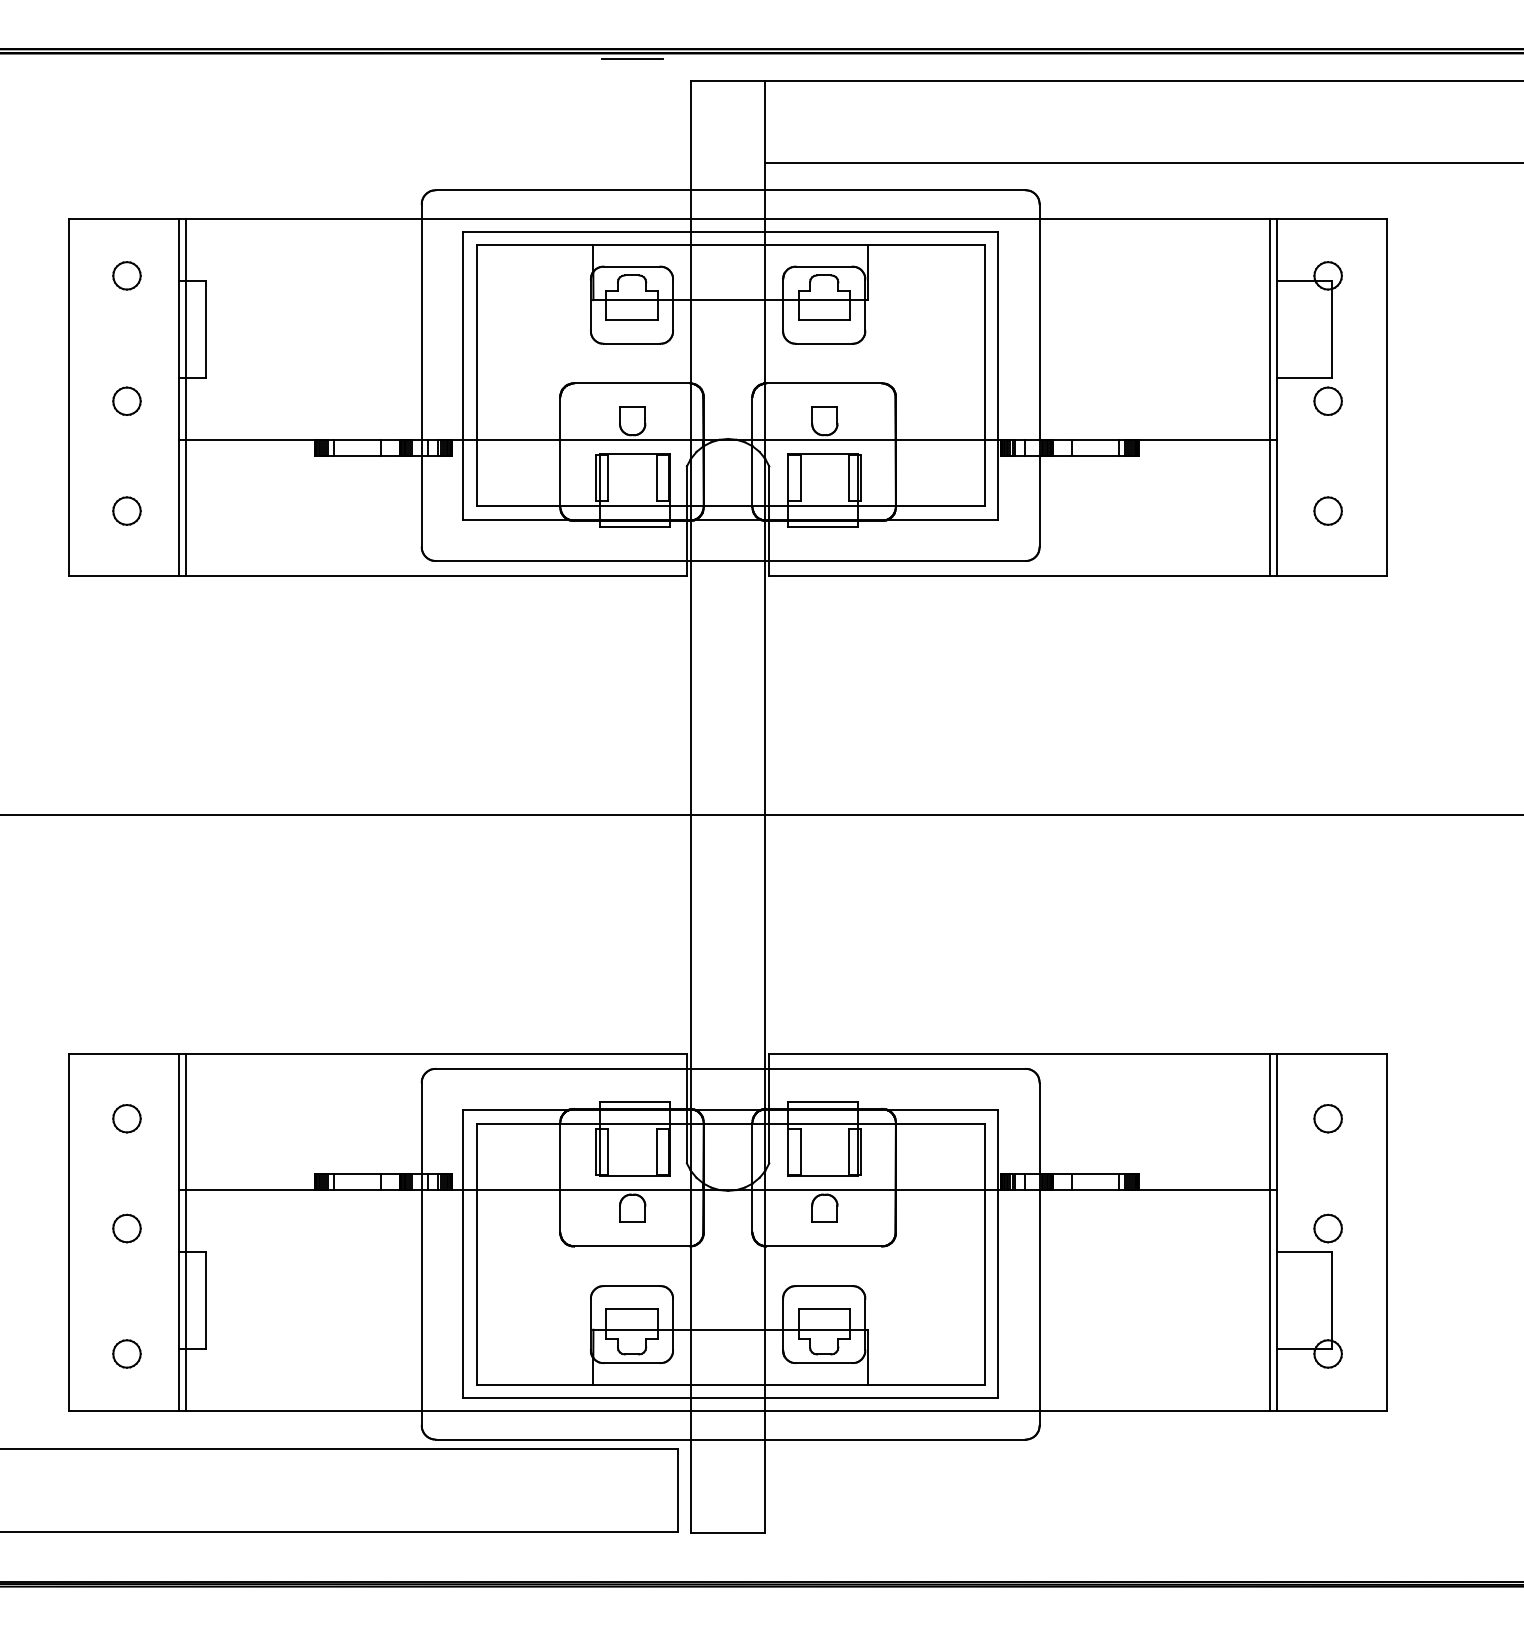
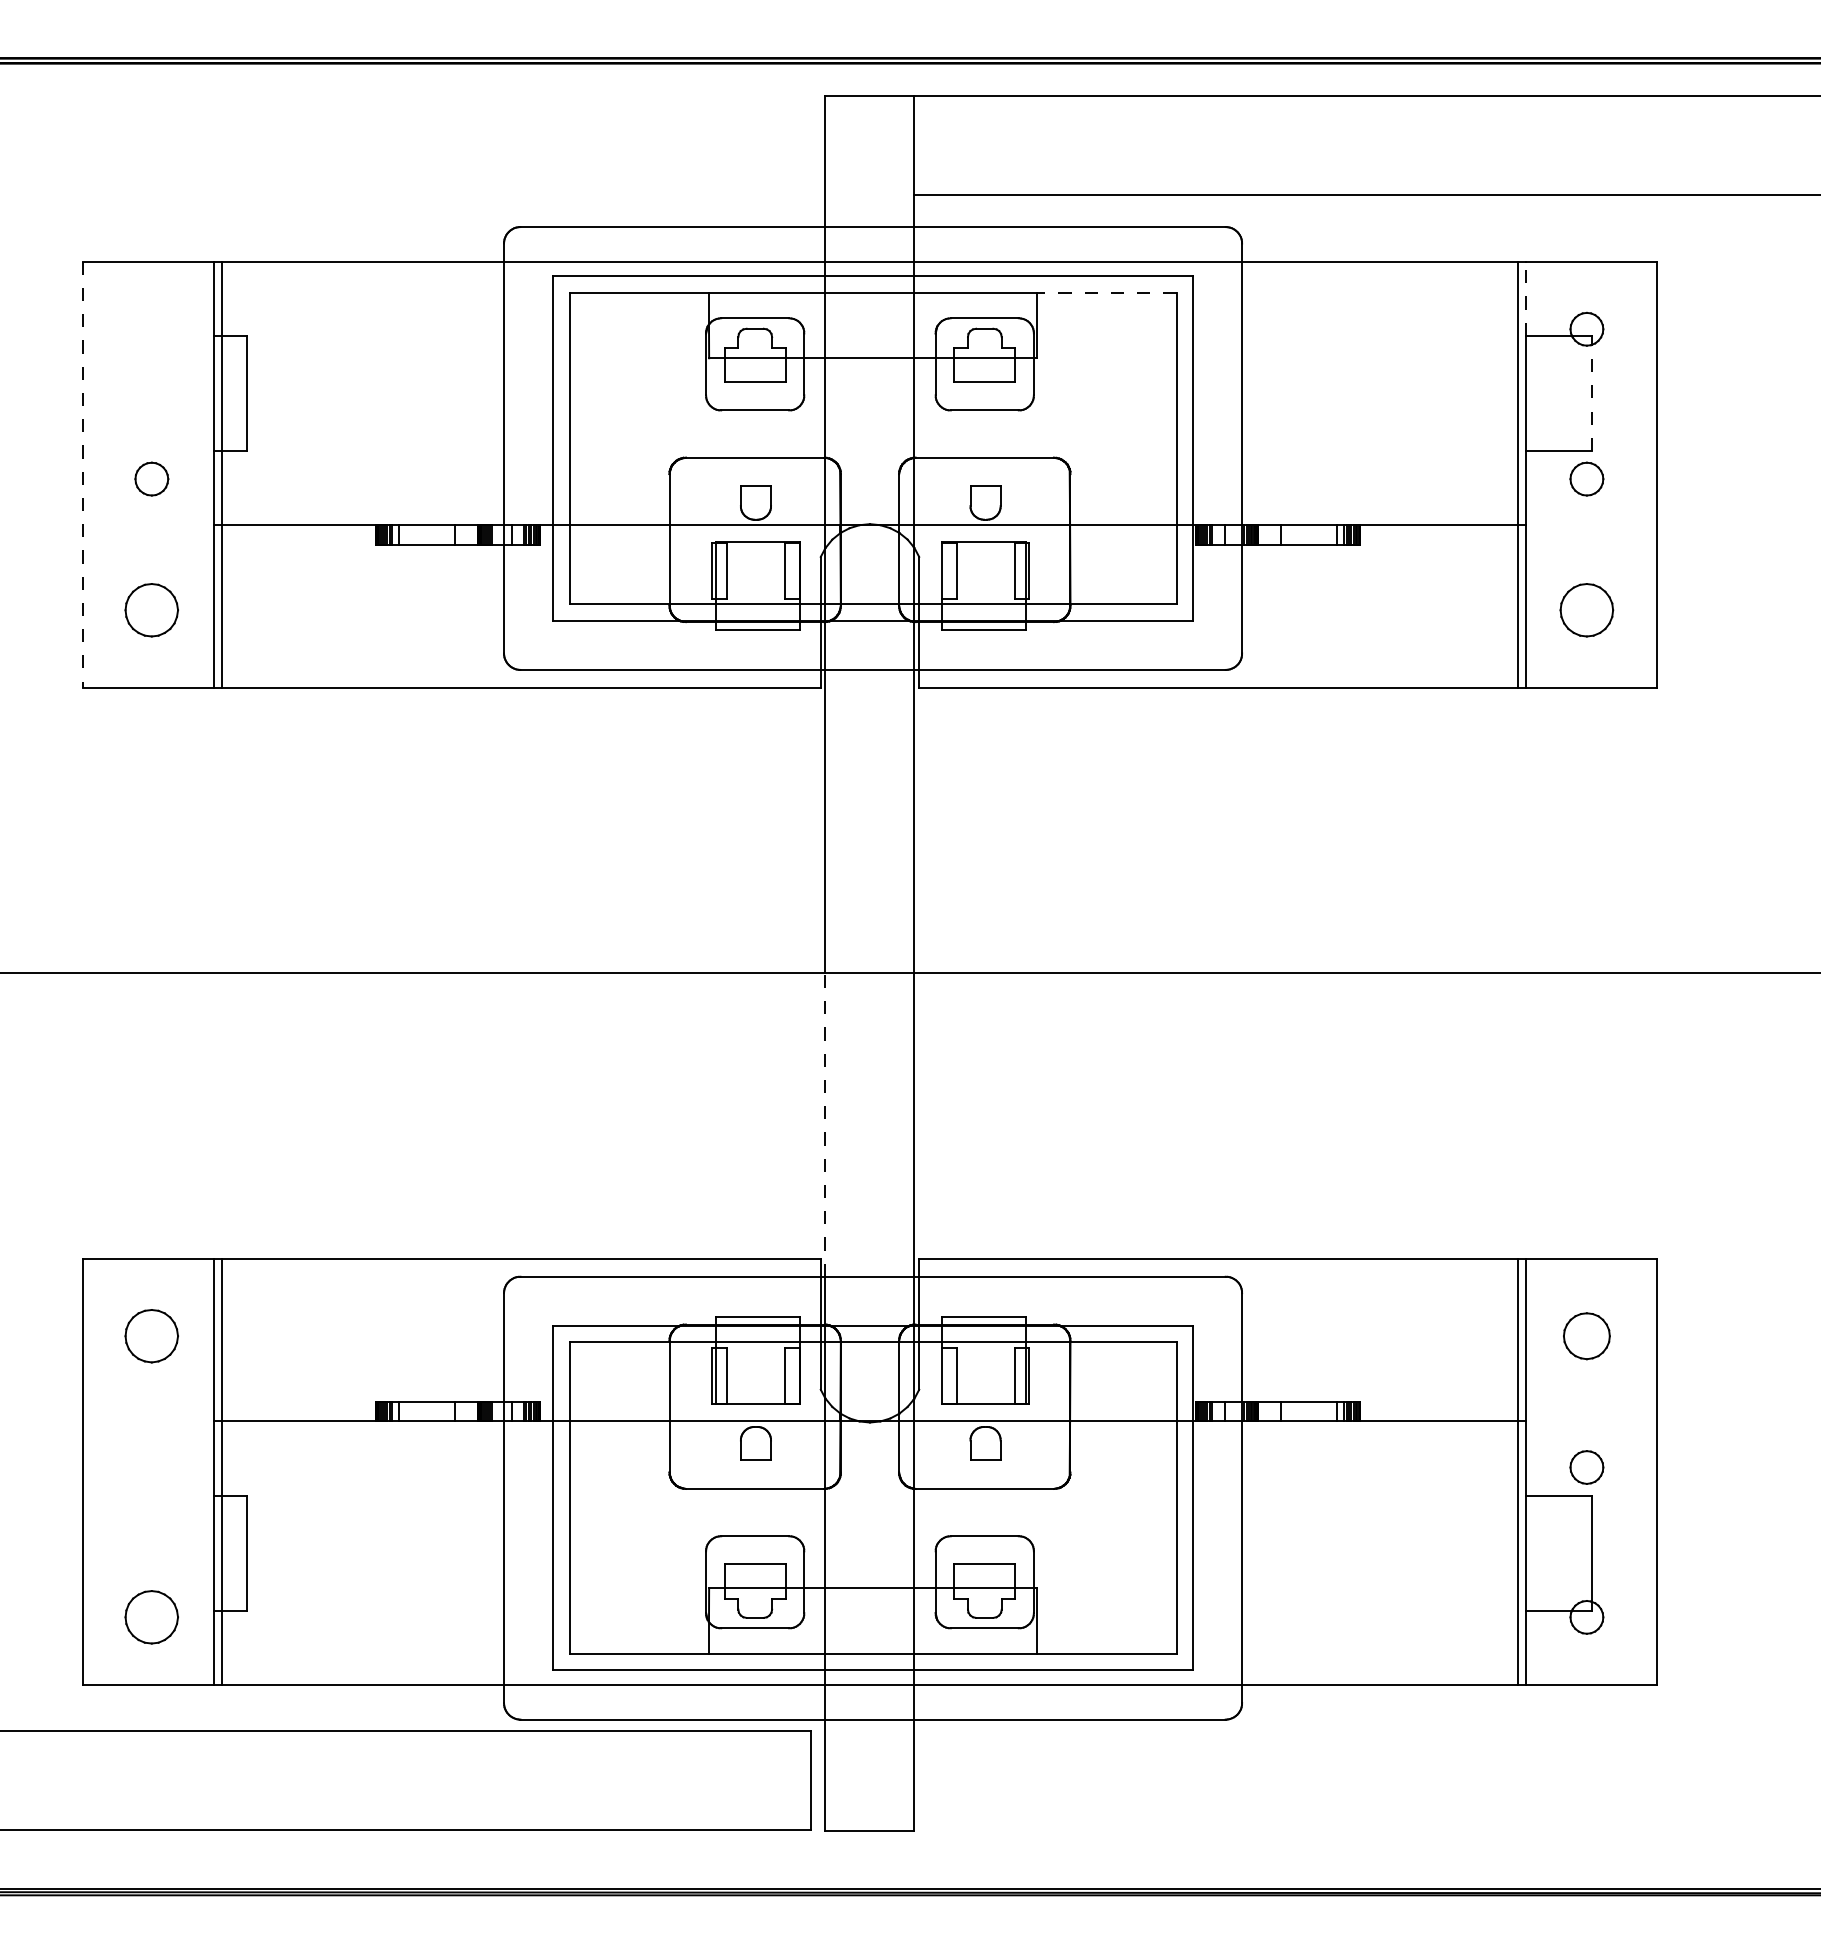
line: (632, 58) -> (755, 69), removed
line: (926, 245) -> (1106, 292), solid -> dashed
line: (1277, 250) -> (1526, 298), solid -> dashed
part: (126, 275) -> (151, 328), removed
line: (1331, 332) -> (1591, 397), solid -> dashed
line: (68, 398) -> (82, 475), solid -> dashed
part: (126, 511) -> (151, 610), size x1.6
part: (1327, 511) -> (1586, 610), size x1.6
line: (690, 942) -> (825, 1125), solid -> dashed
part: (126, 1118) -> (151, 1336), size x1.6
part: (1327, 1118) -> (1586, 1336), size x1.4
part: (126, 1228) -> (151, 1467), removed
part: (126, 1354) -> (151, 1617), size x1.6

